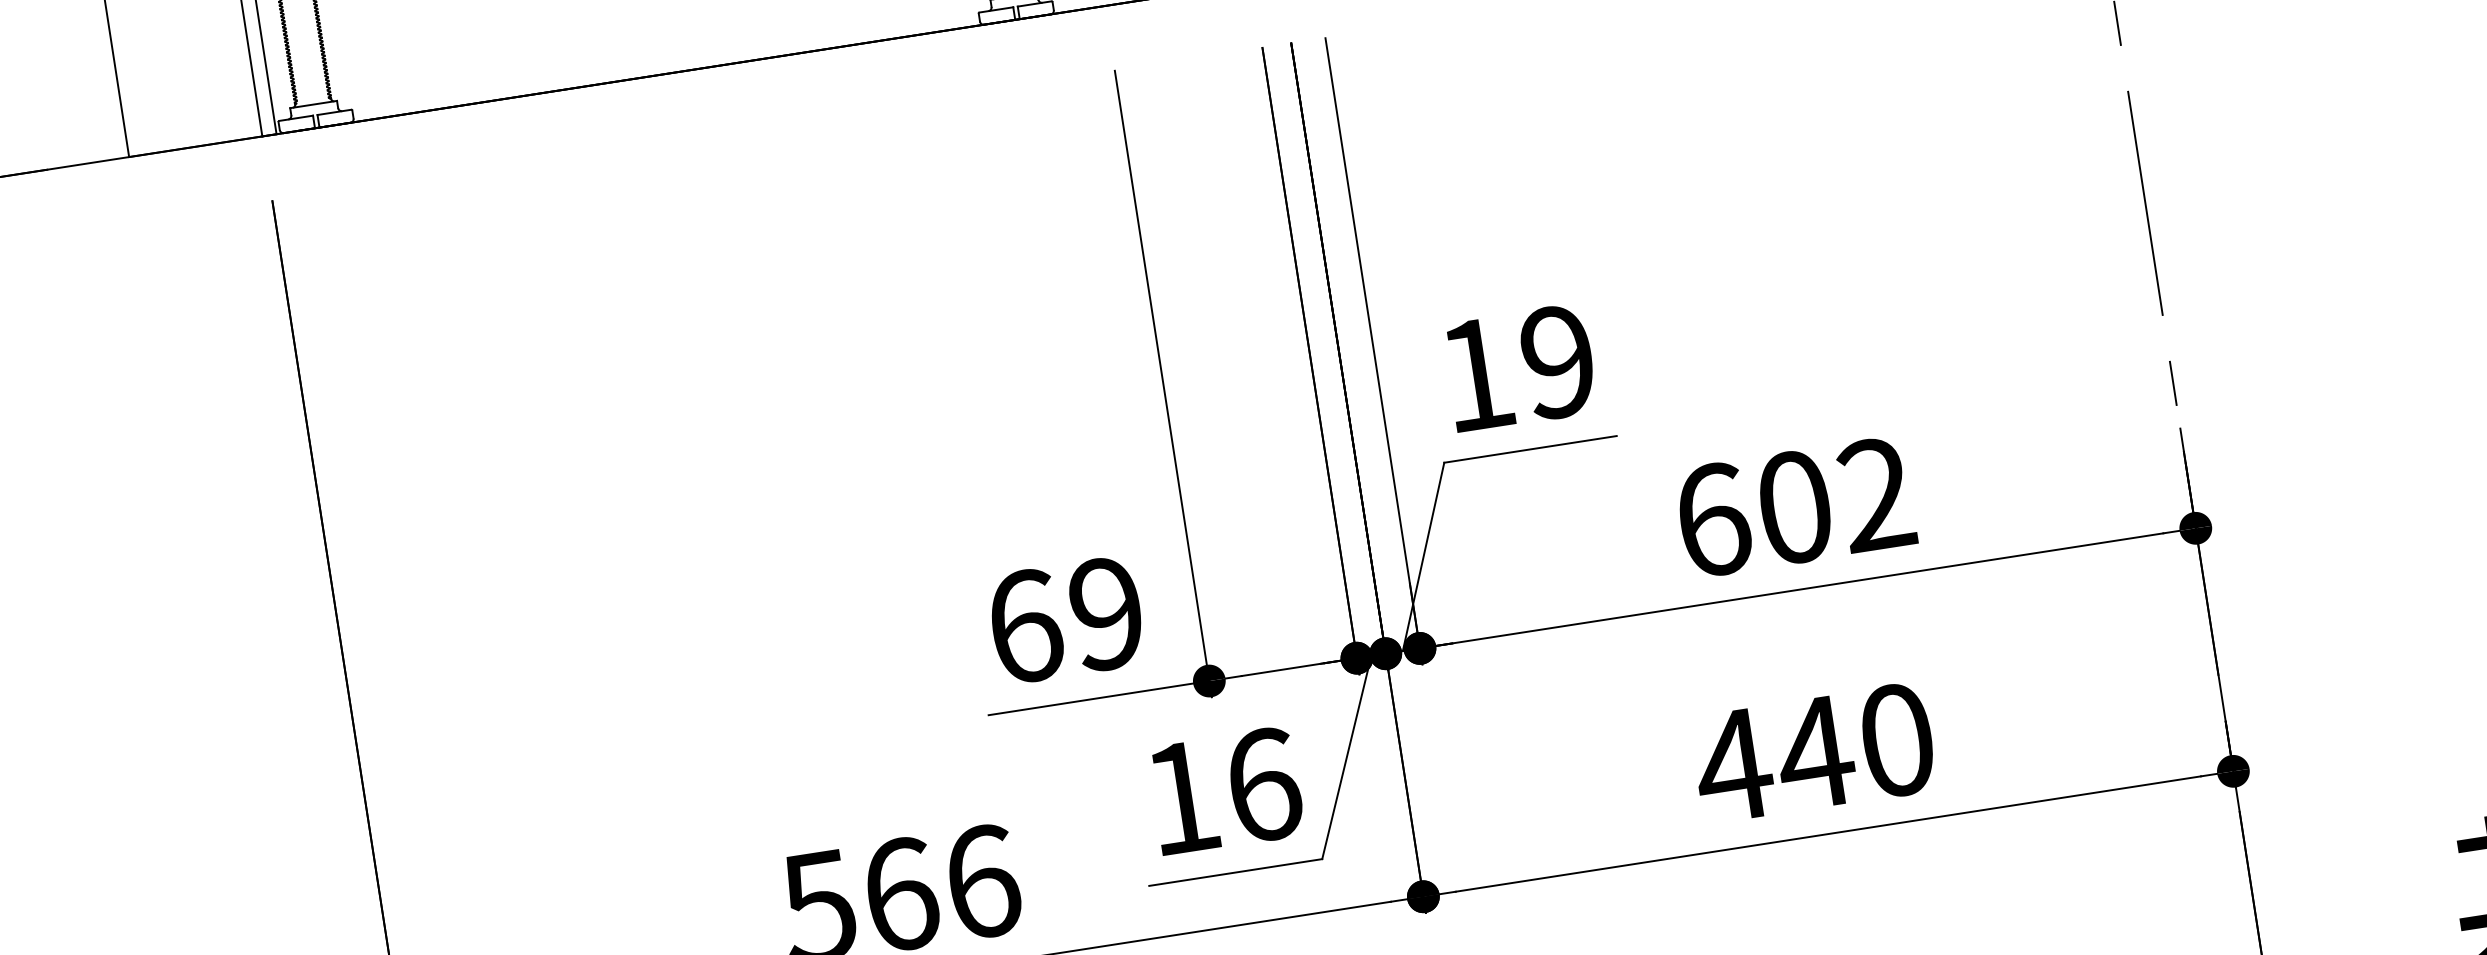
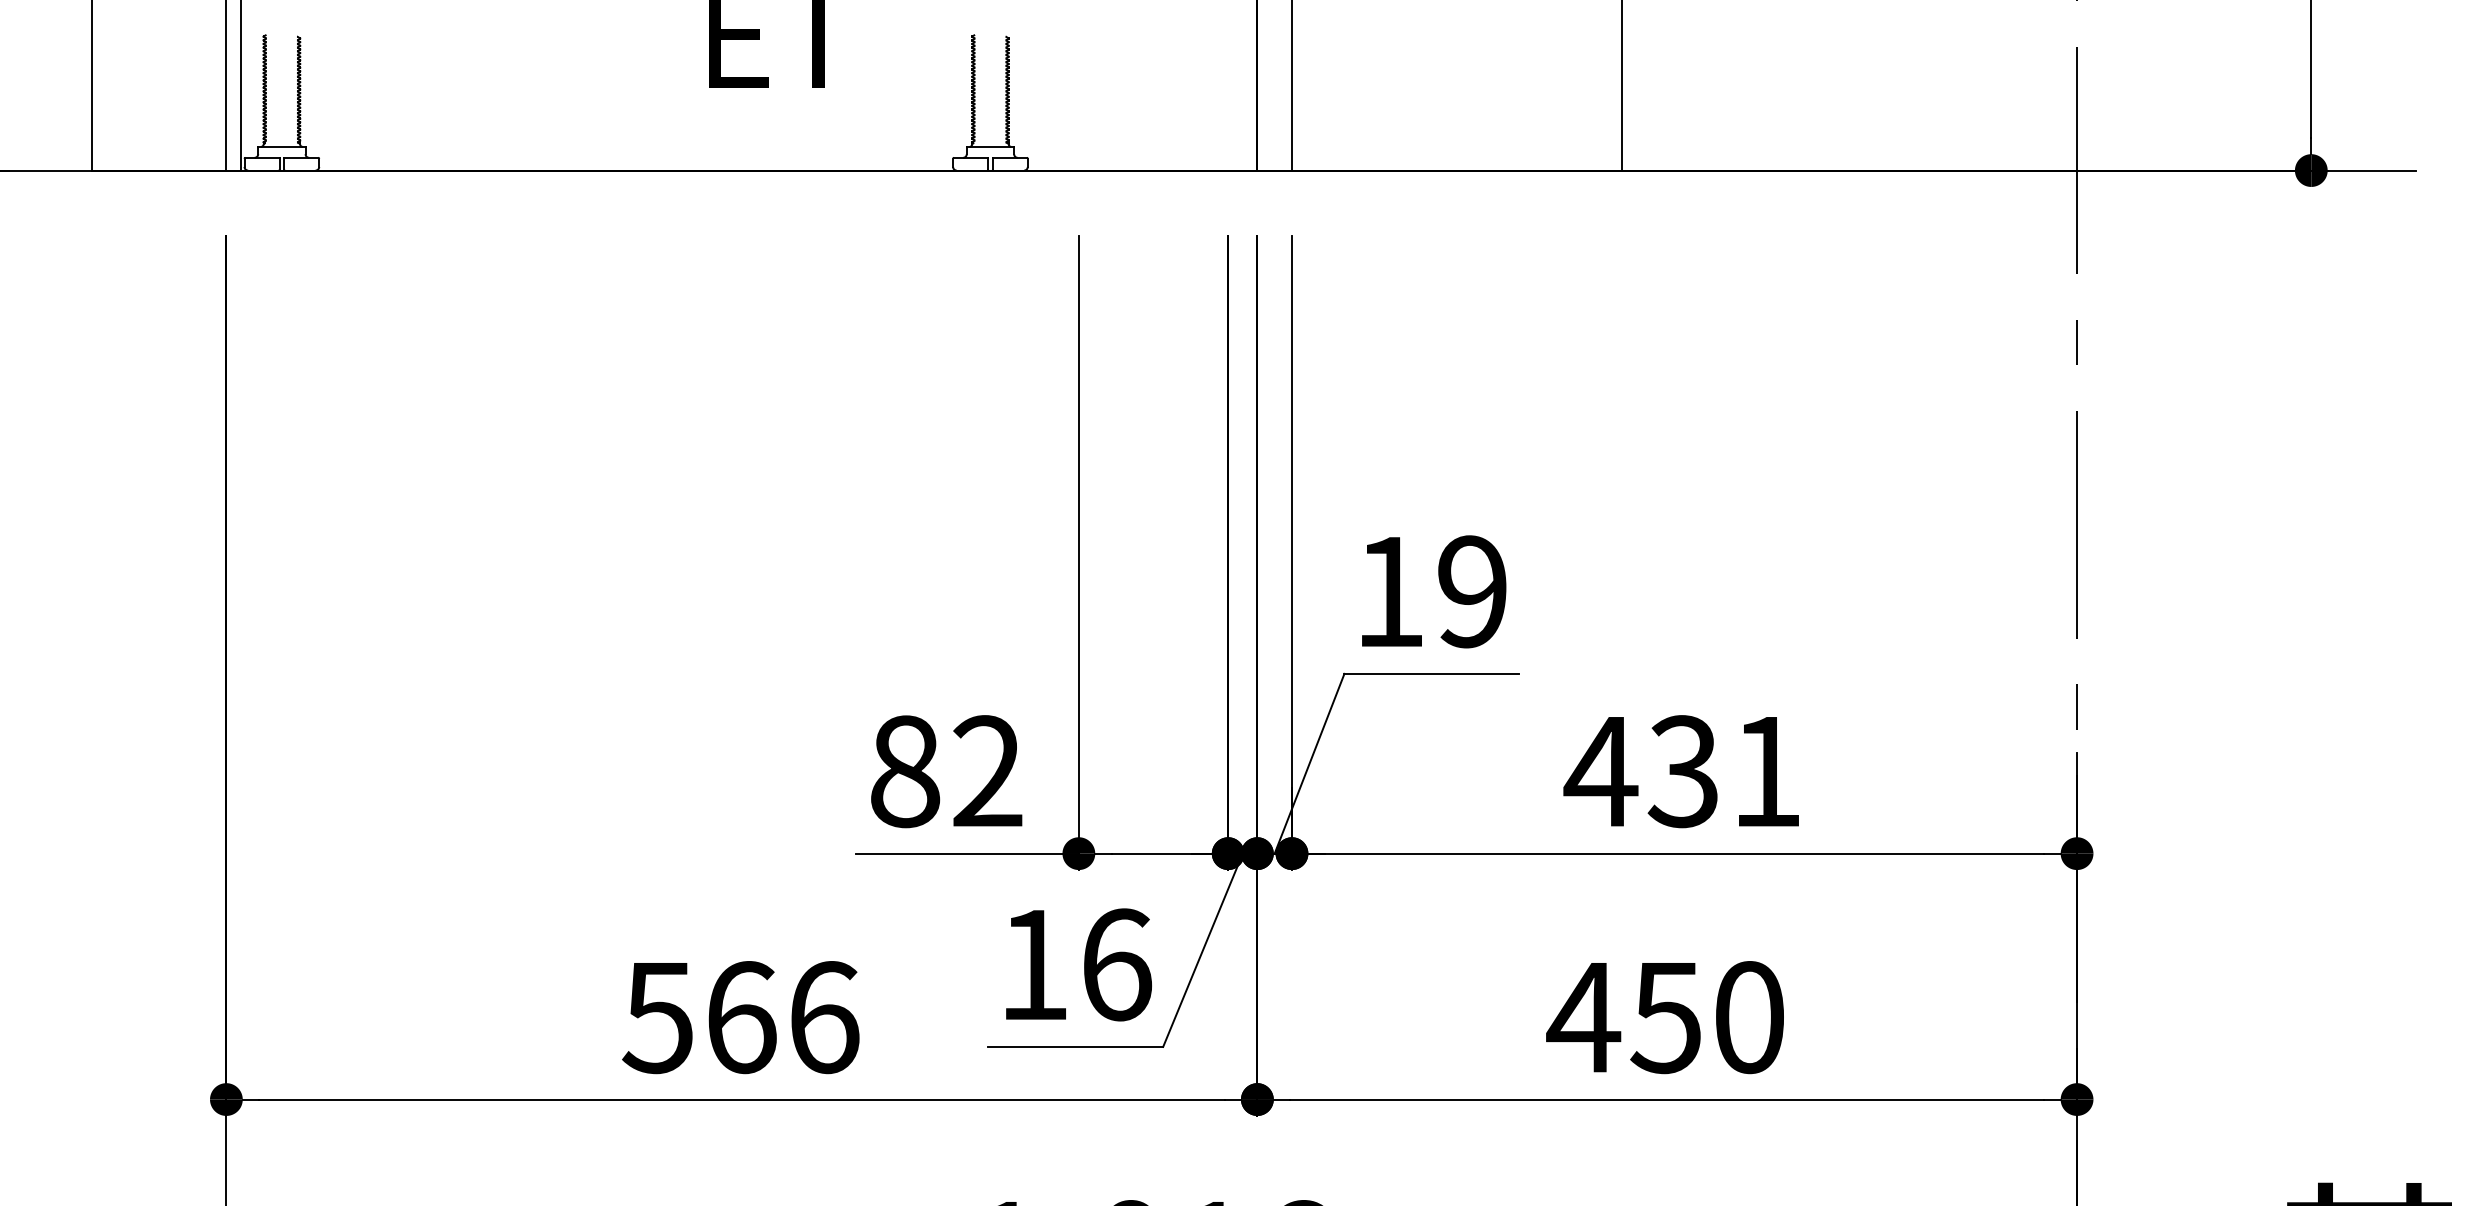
text: (1793, 507) -> (1682, 771), 602 -> 431
text: (1065, 620) -> (946, 771), 69 -> 82
text: (1814, 754) -> (1665, 1018), 440 -> 450

